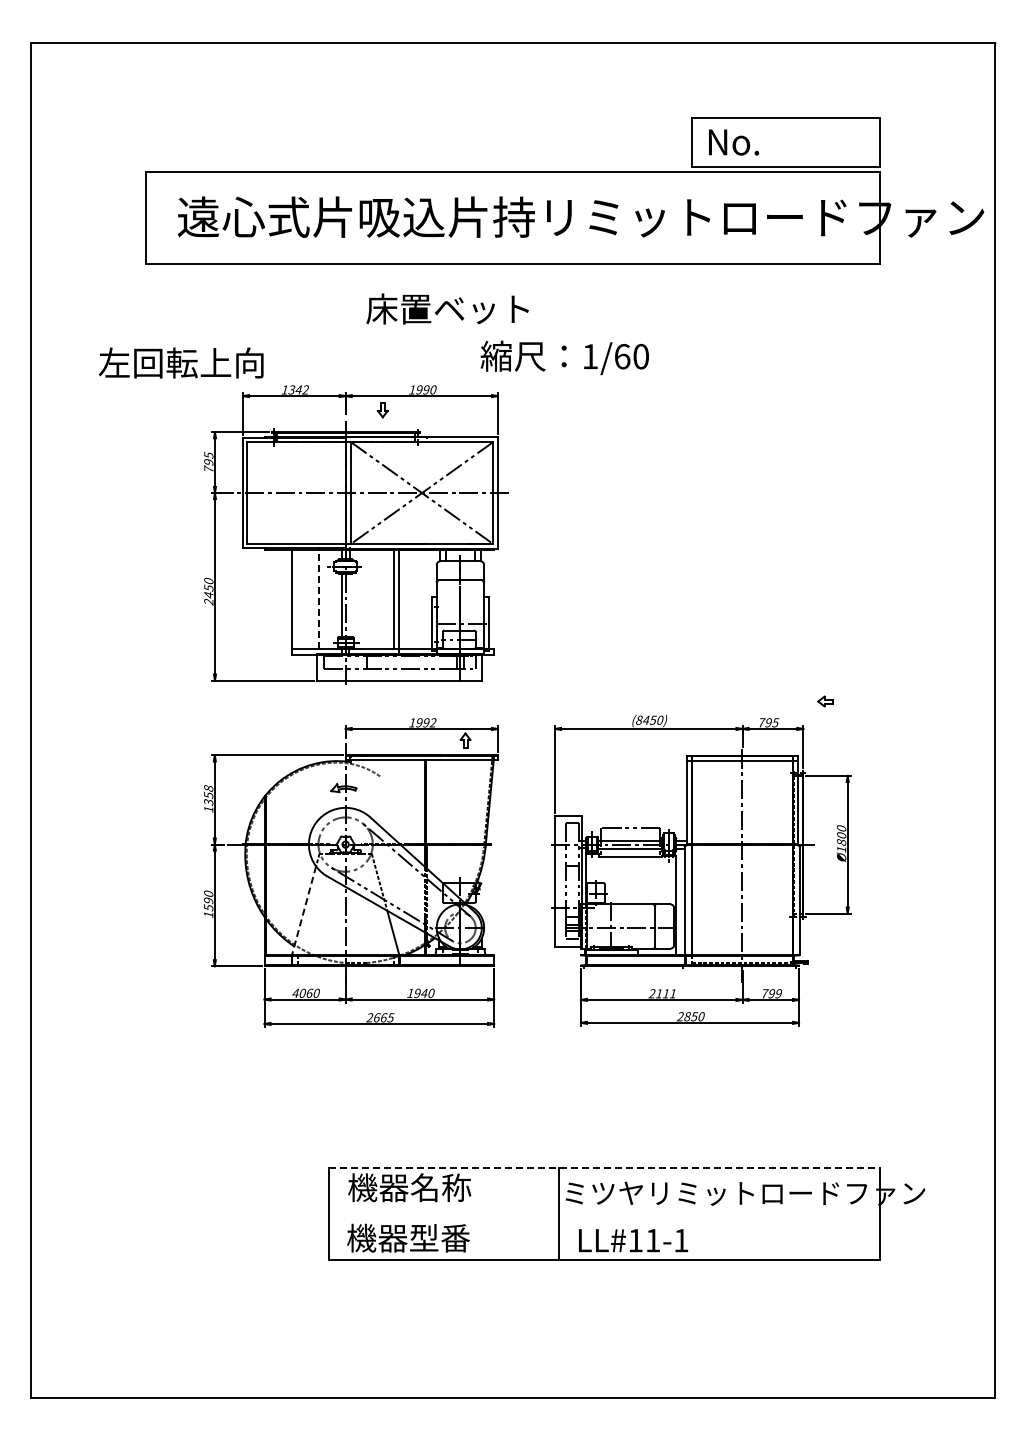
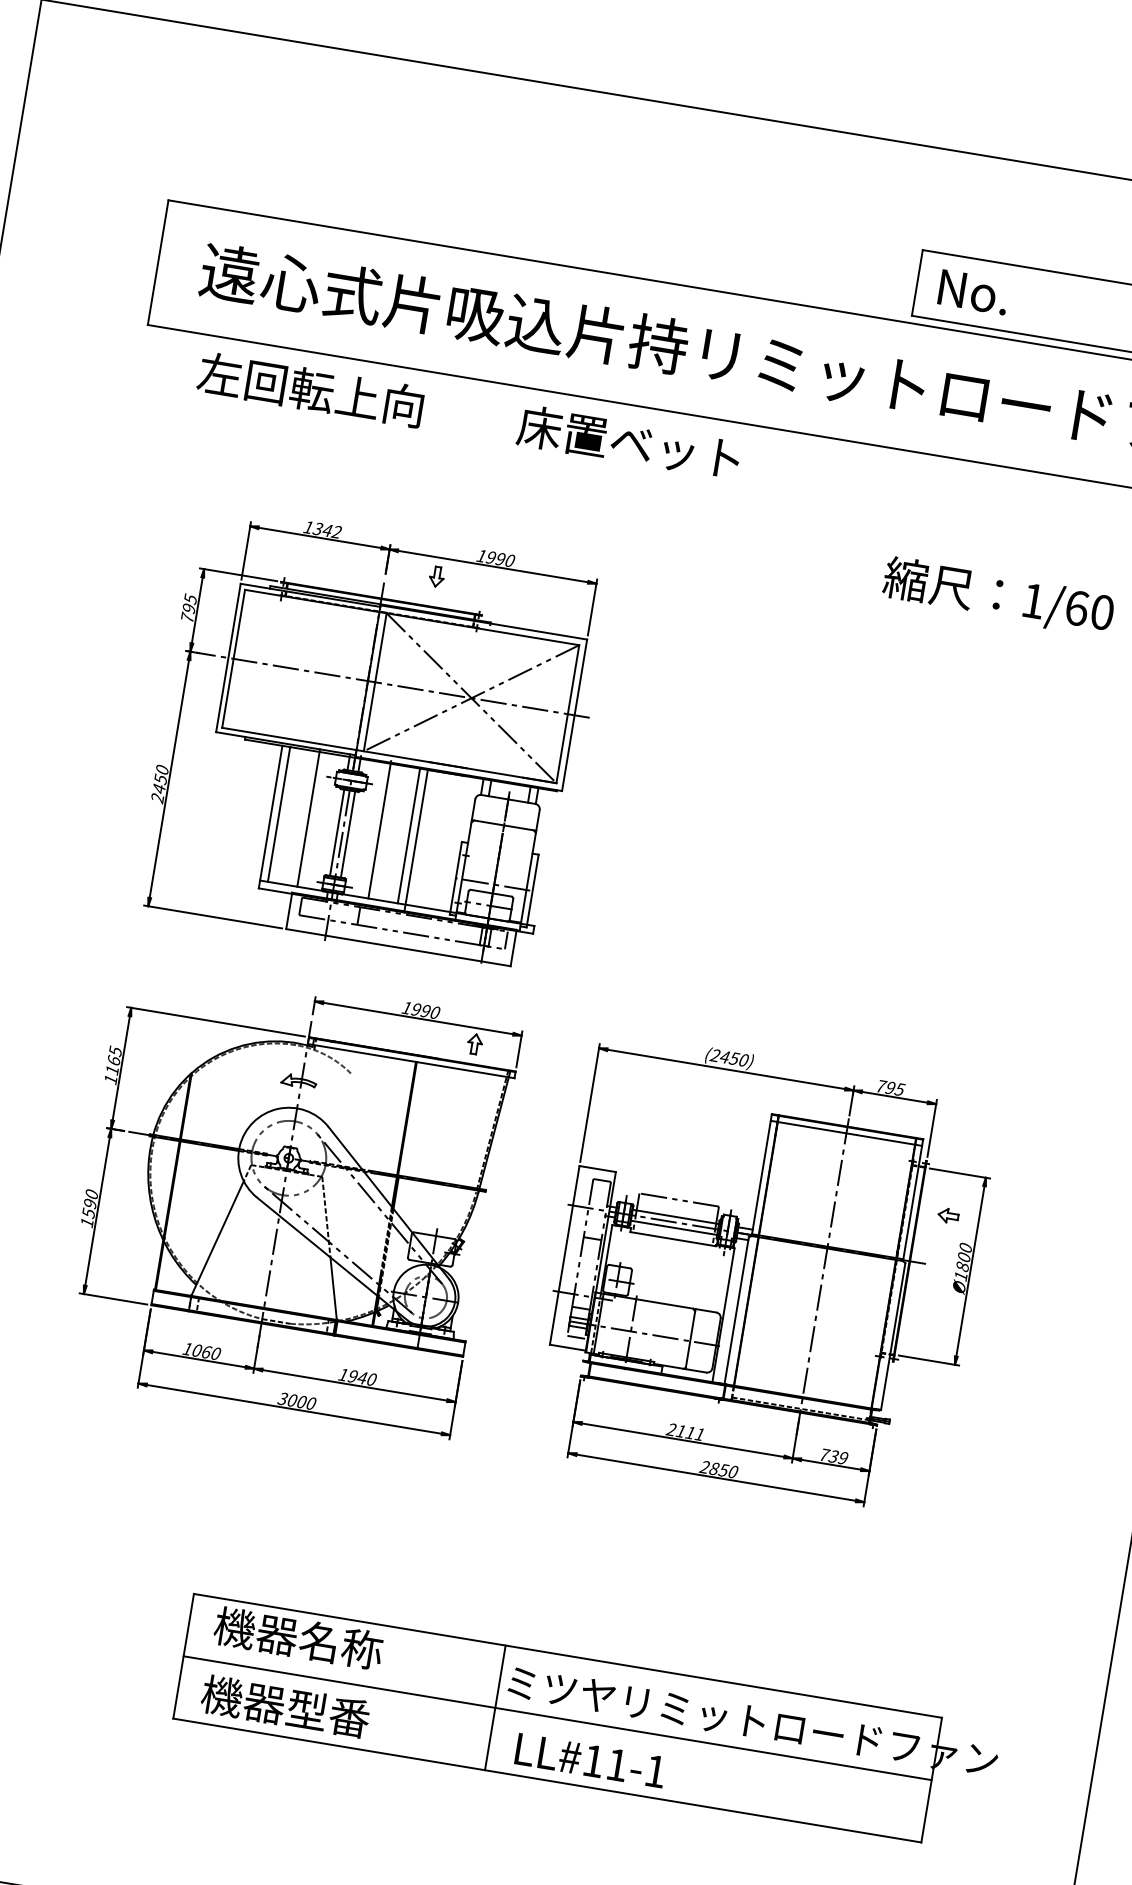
text: (447, 308) -> (629, 441), moved
text: (564, 357) -> (998, 596), moved
text: (180, 362) -> (309, 388), moved
line: (371, 597) -> (379, 828), added
line: (297, 598) -> (278, 813), added
line: (319, 598) -> (308, 818), dashed -> solid
line: (349, 605) -> (347, 834), added
part: (825, 701) -> (948, 1215), moved
text: (638, 719) -> (714, 1054), (8450) -> (2450)
text: (432, 722) -> (434, 1012), 1992 -> 1990
text: (208, 795) -> (113, 1060), 1358 -> 1165
line: (304, 910) -> (218, 1238), dashed -> solid
text: (295, 992) -> (187, 1347), 4060 -> 1060
text: (771, 993) -> (833, 1456), 799 -> 739
text: (380, 1017) -> (297, 1400), 2665 -> 3000
line: (605, 1168) -> (568, 1656), dashed -> solid
line: (604, 1214) -> (557, 1718), added

